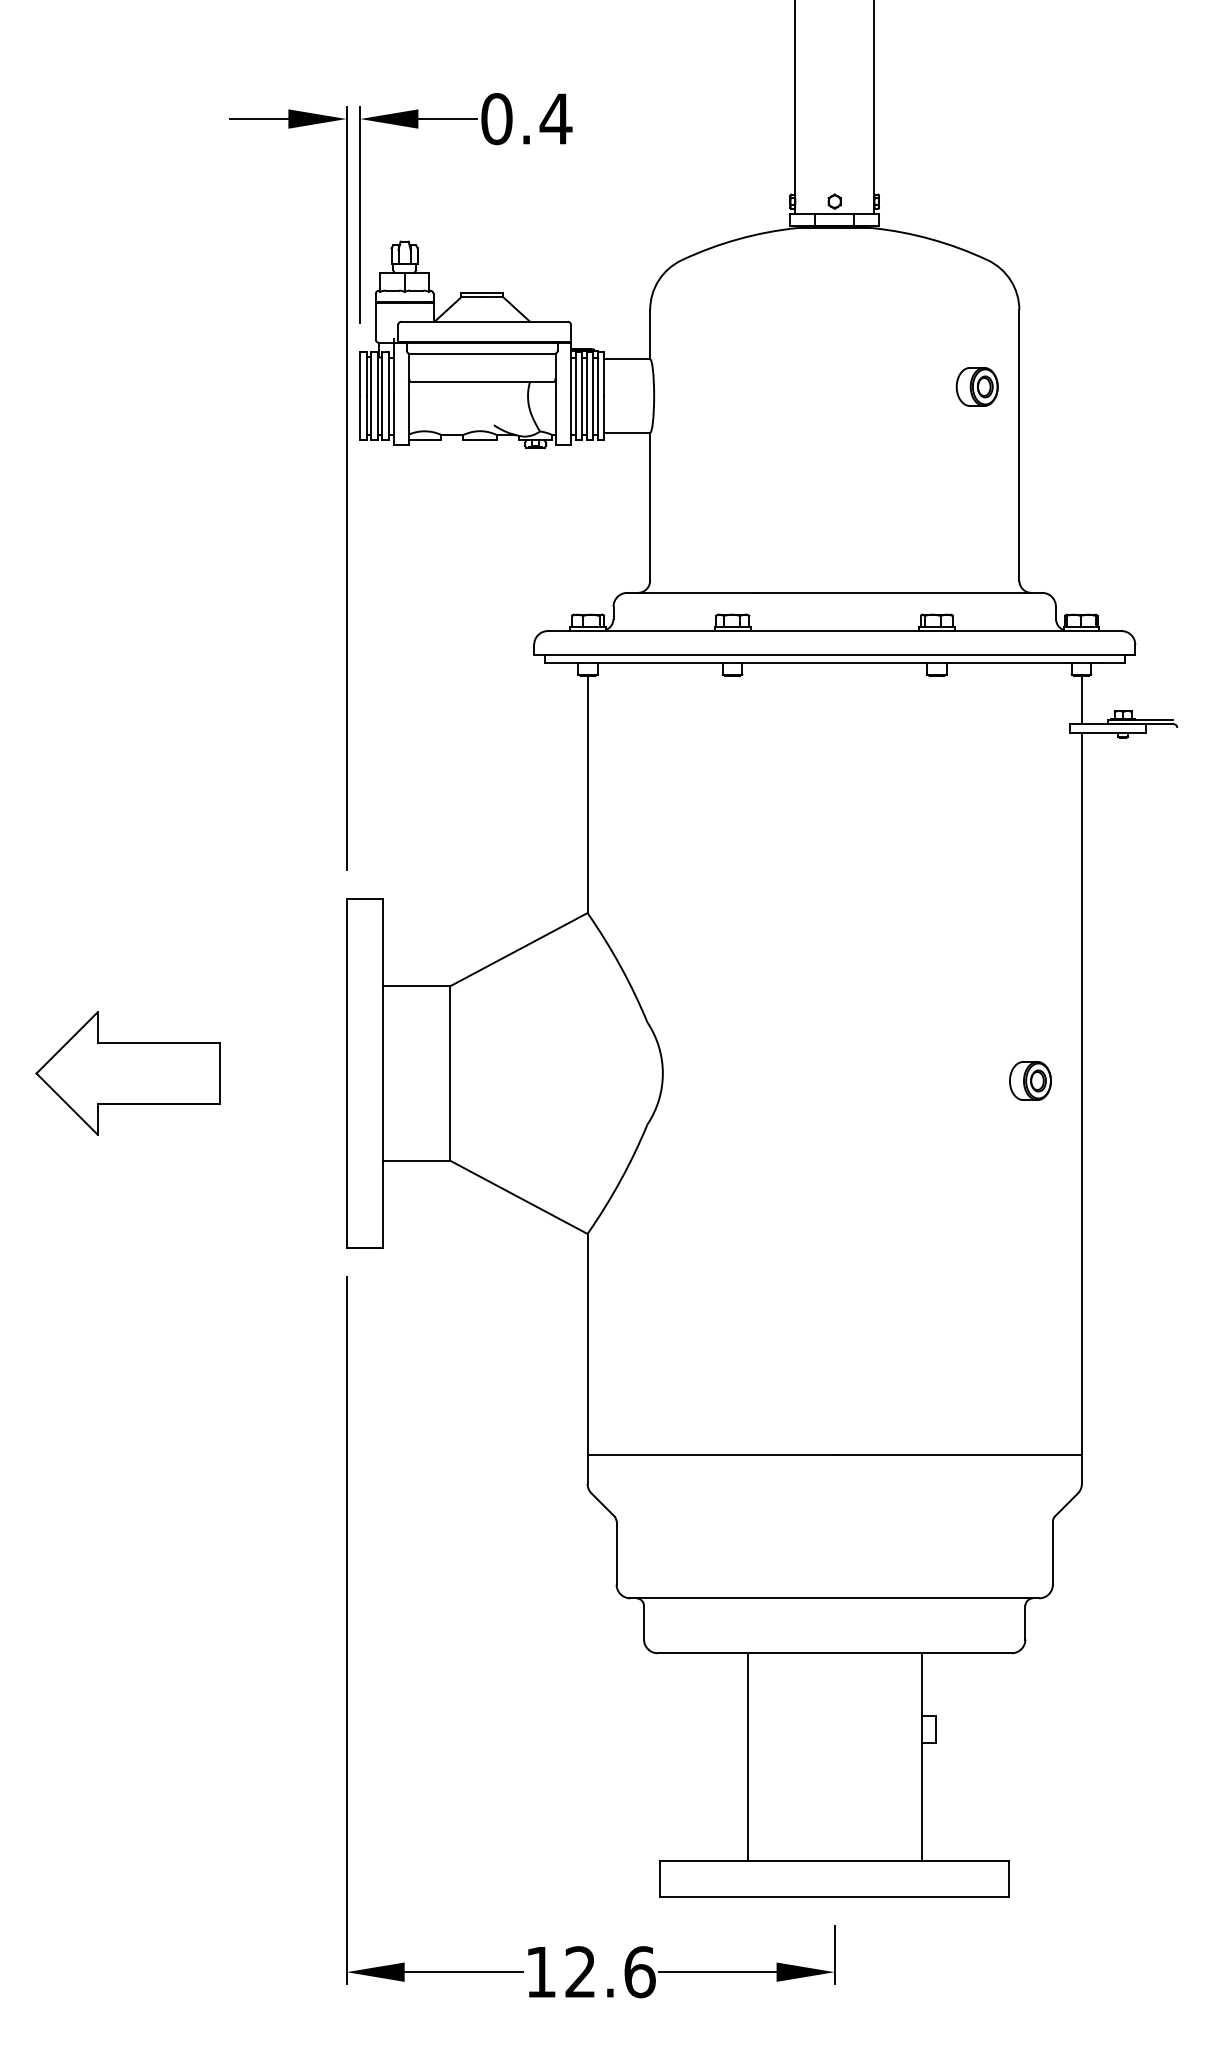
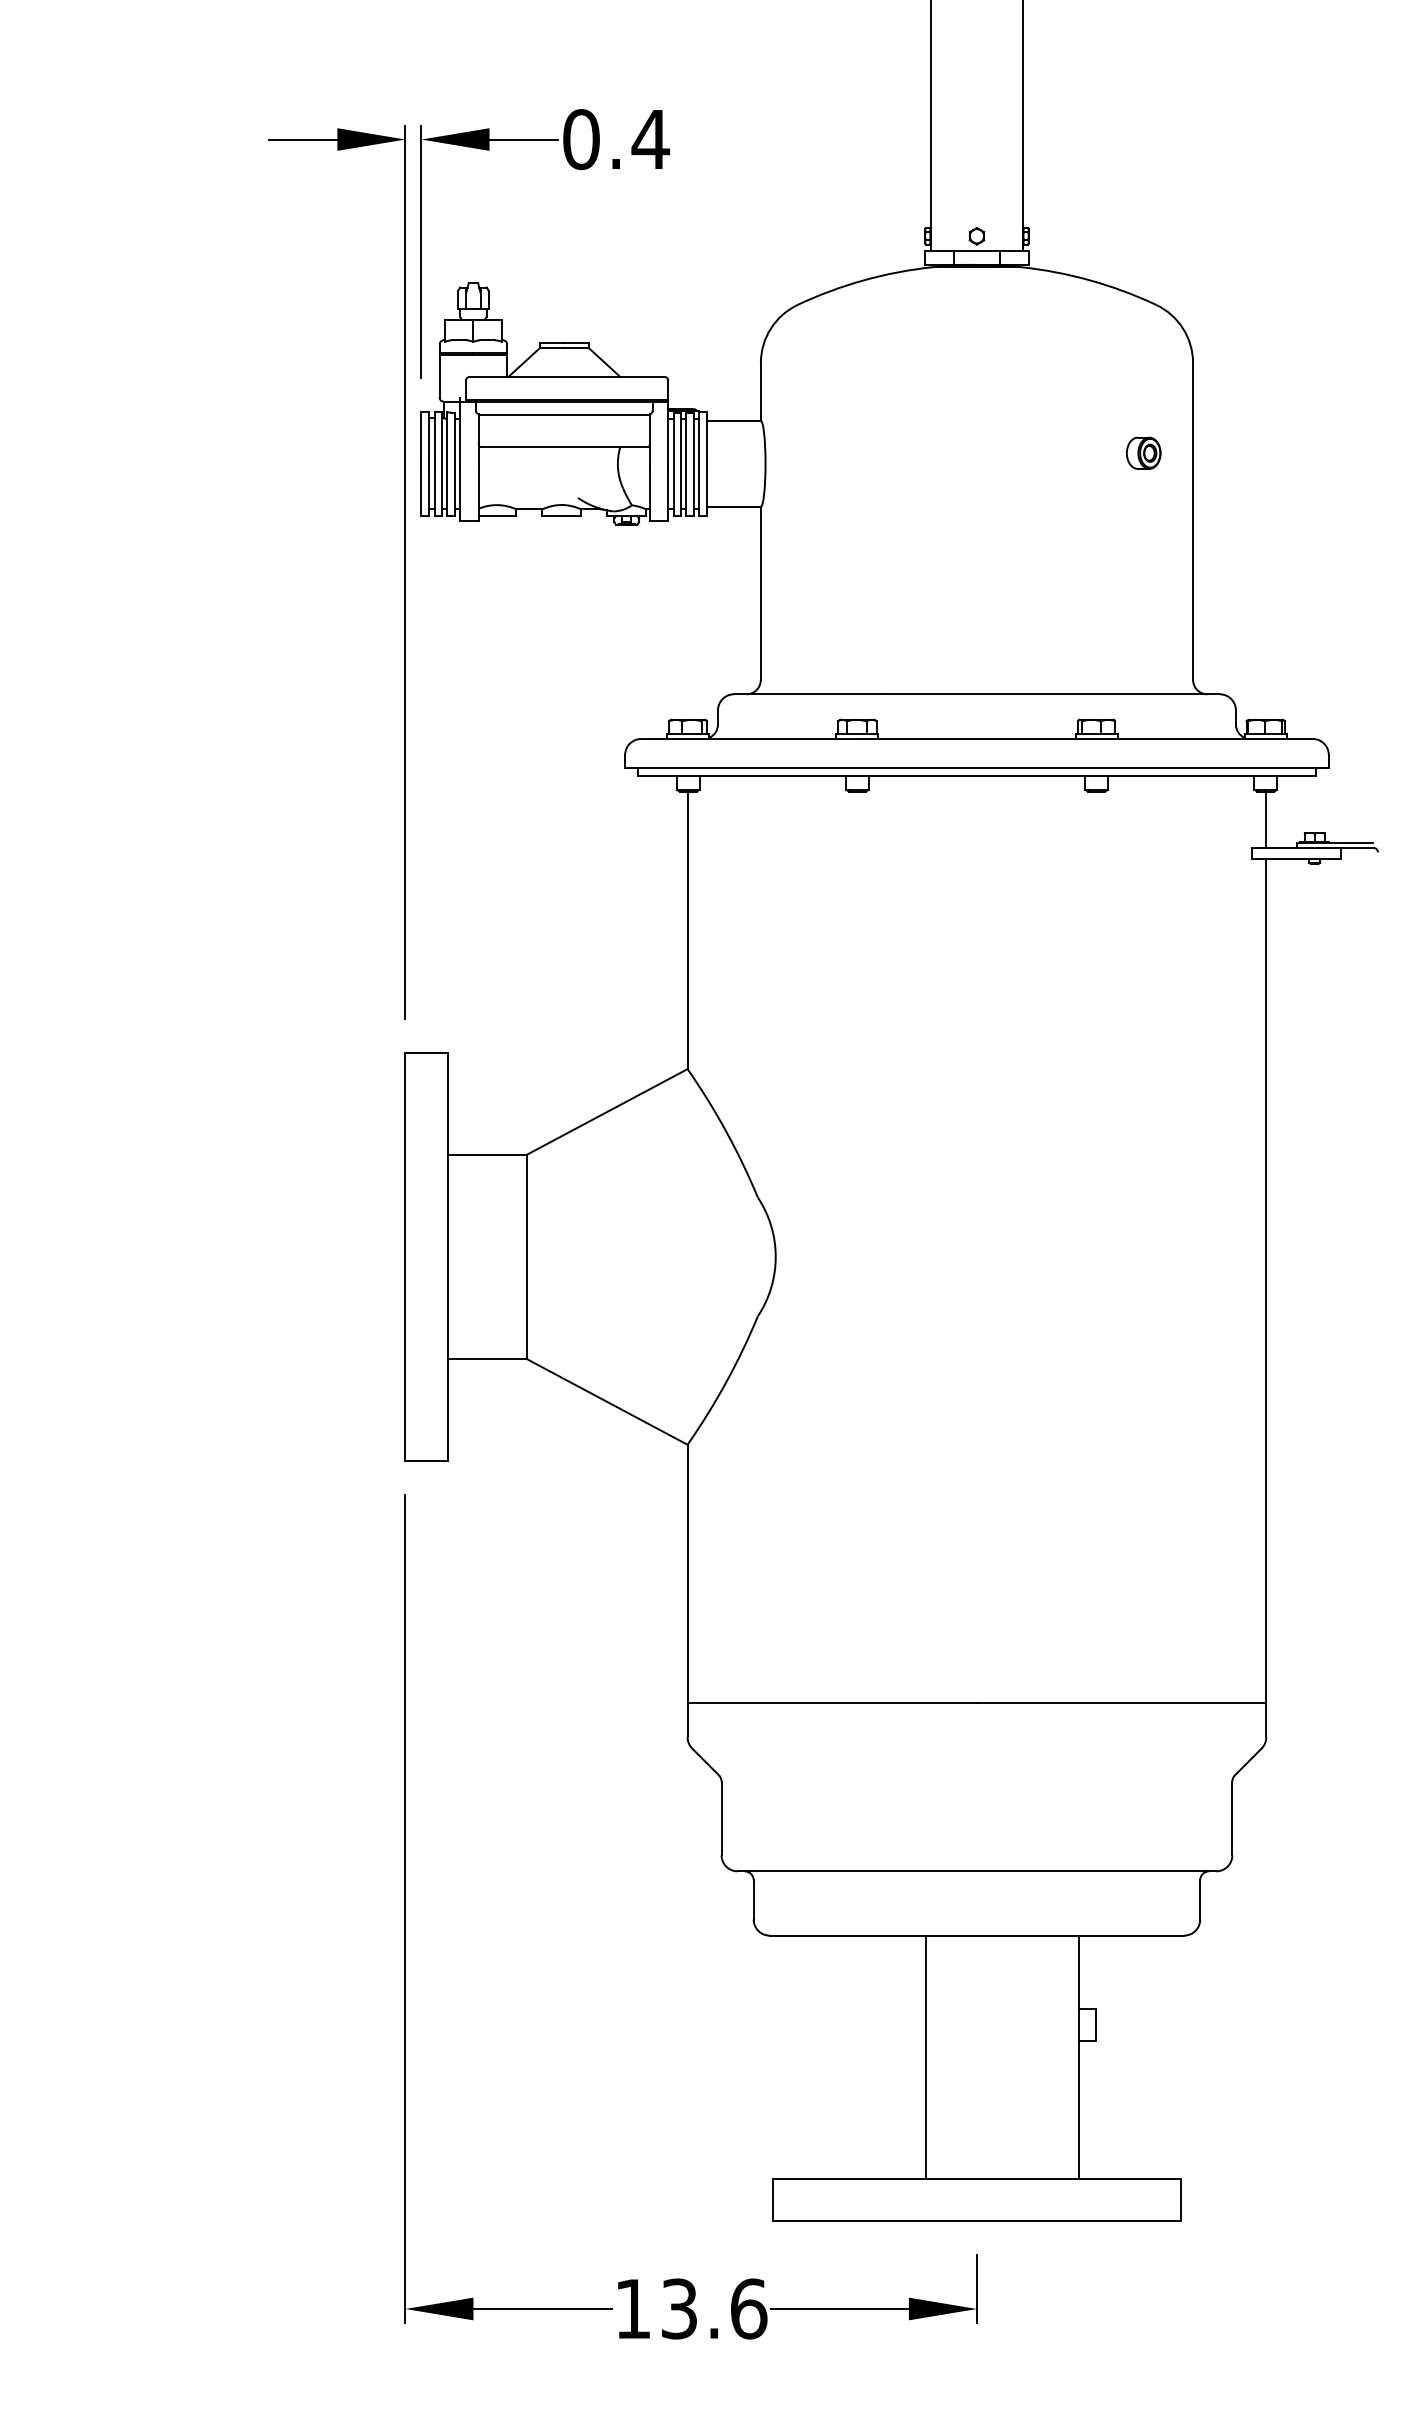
part: (977, 387) -> (1143, 453), size x0.7
part: (127, 1073) -> (149, 1256), removed
part: (1029, 1080) -> (1205, 1265), removed
line: (747, 1756) -> (925, 2056), moved
text: (579, 1971) -> (678, 2308), 12.6 -> 13.6

